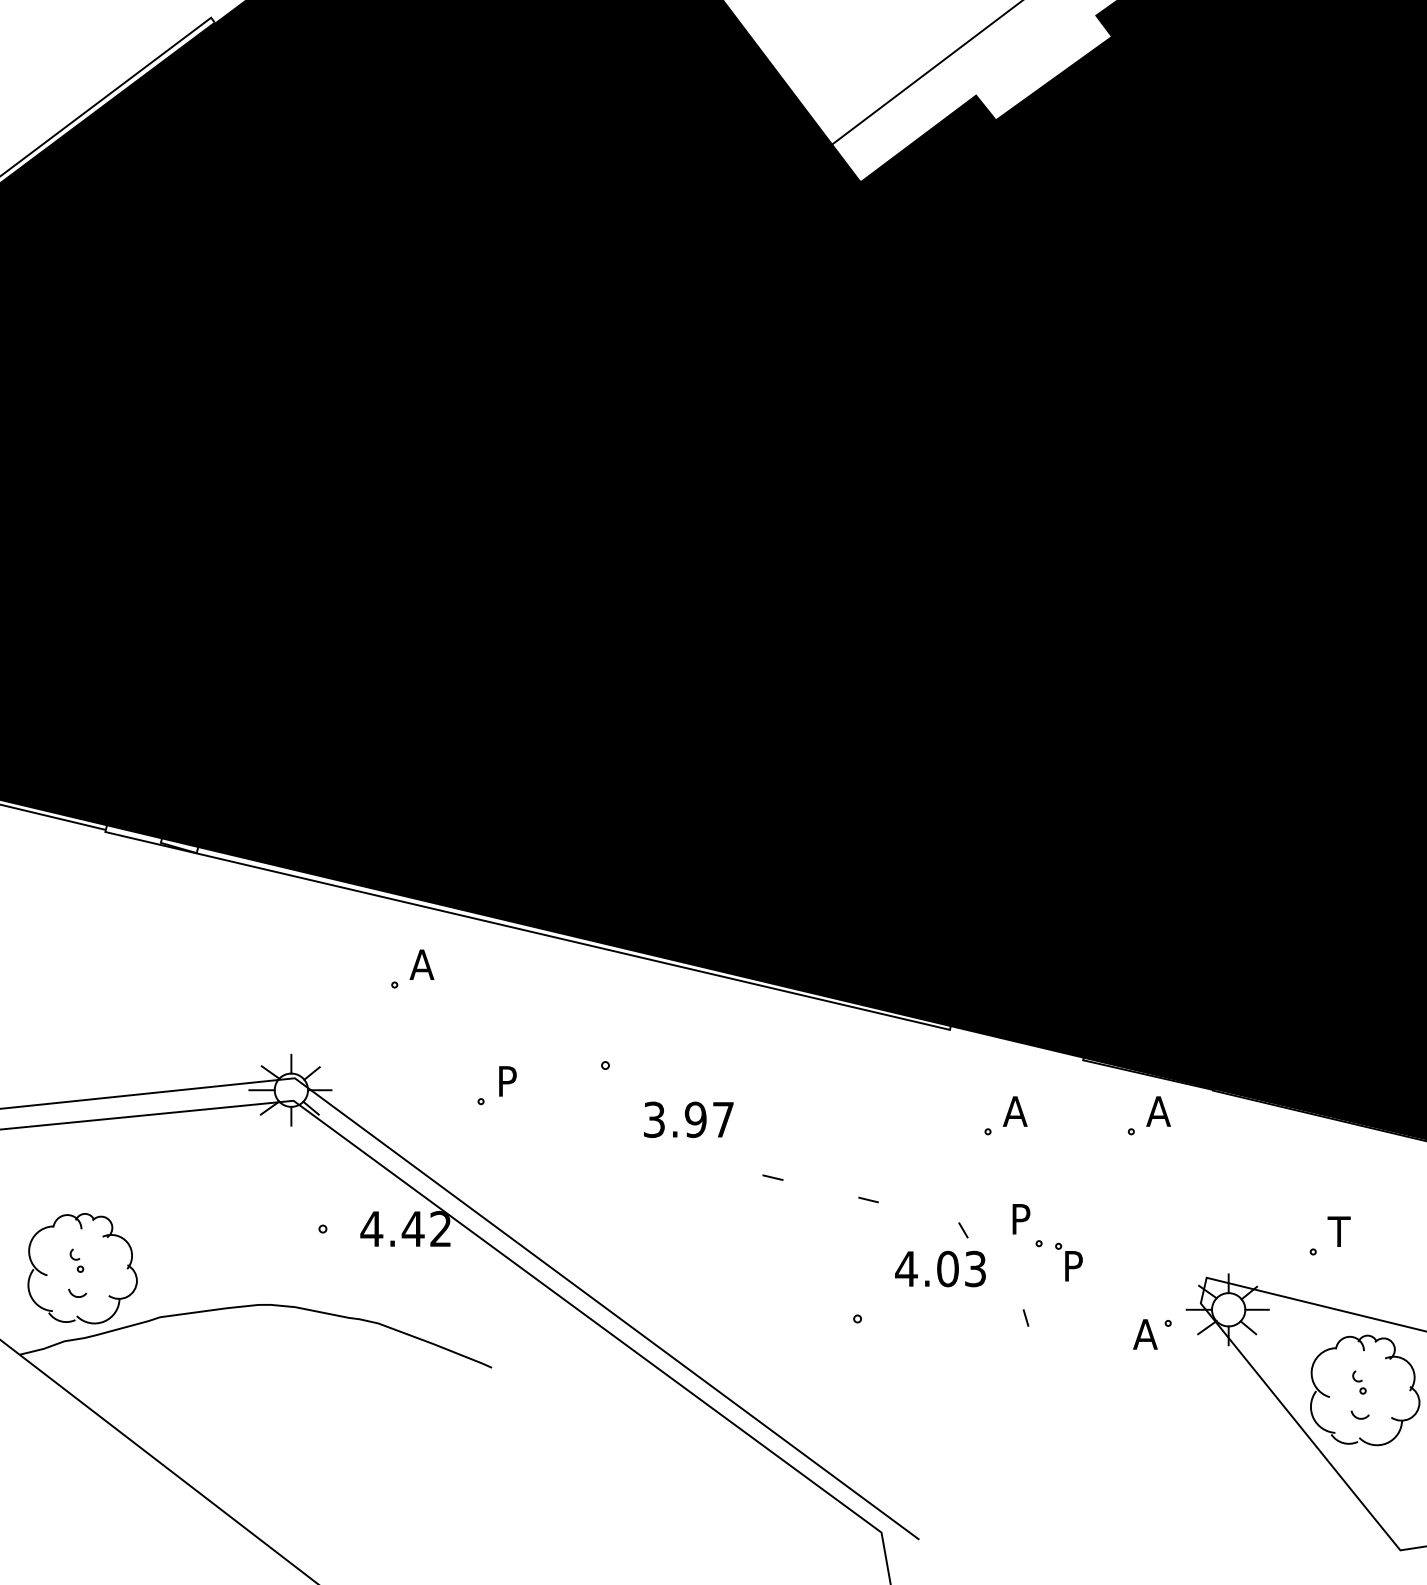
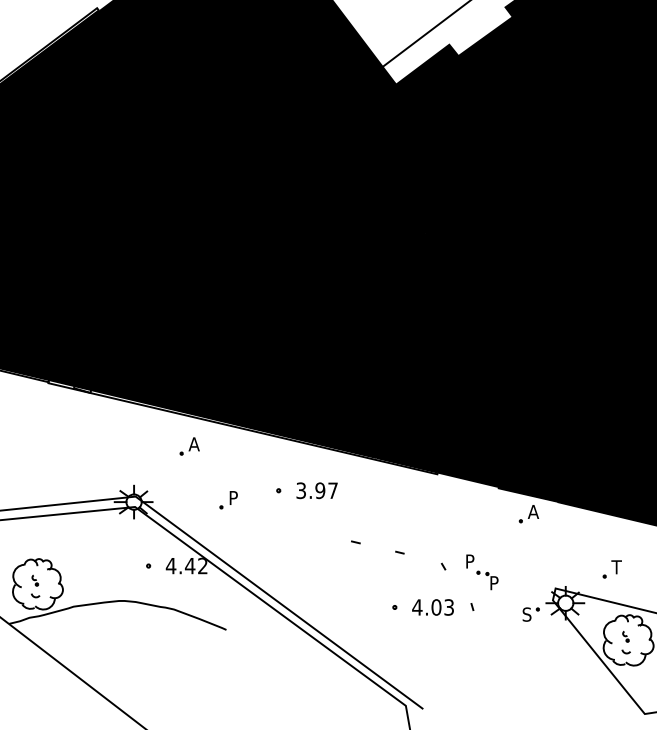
part: (1004, 1117) -> (462, 514), removed
text: (687, 1119) -> (316, 490), moved
text: (939, 1269) -> (432, 607), moved
text: (1143, 1334) -> (526, 614), A -> S

